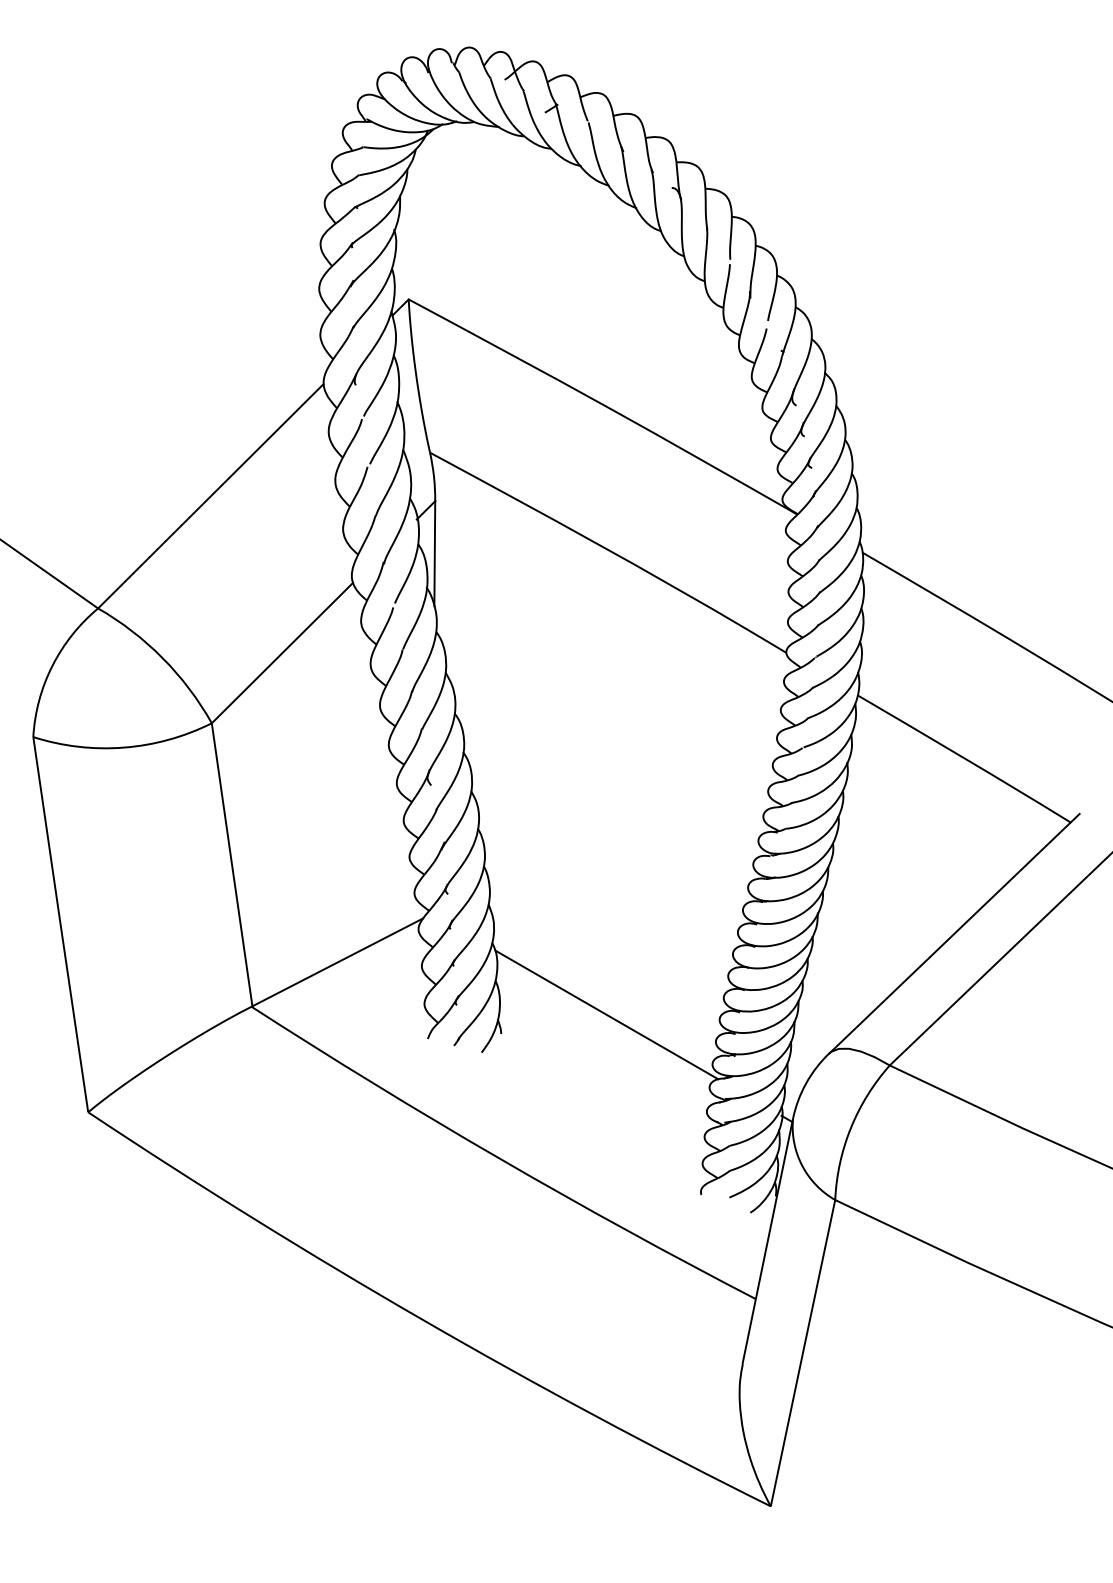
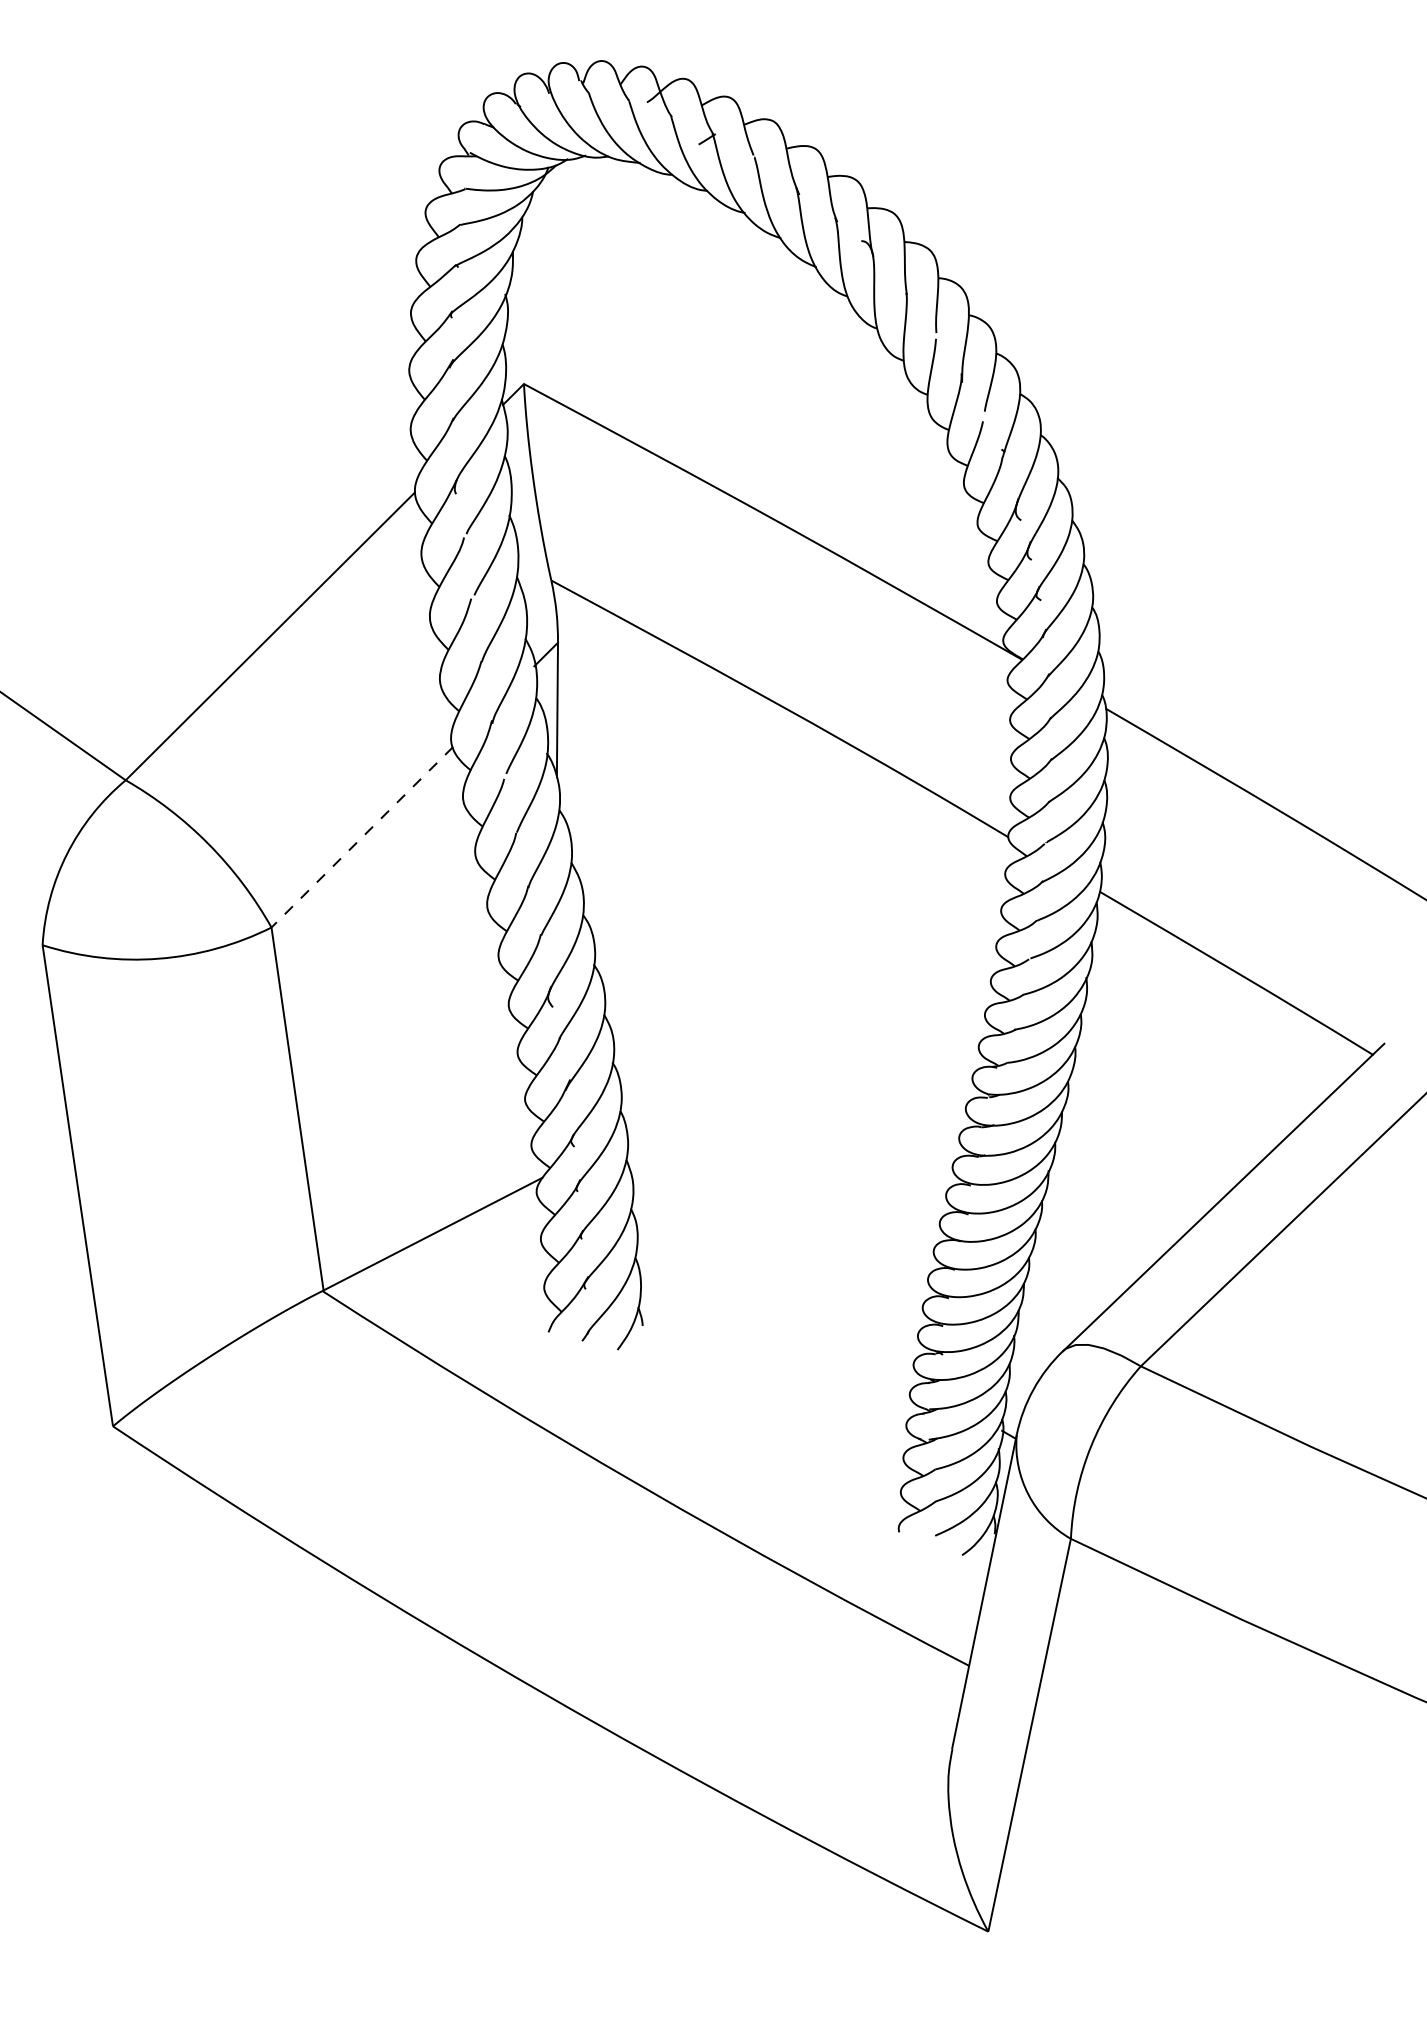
line: (283, 652) -> (363, 836), solid -> dashed
line: (606, 1014) -> (777, 1300), removed

